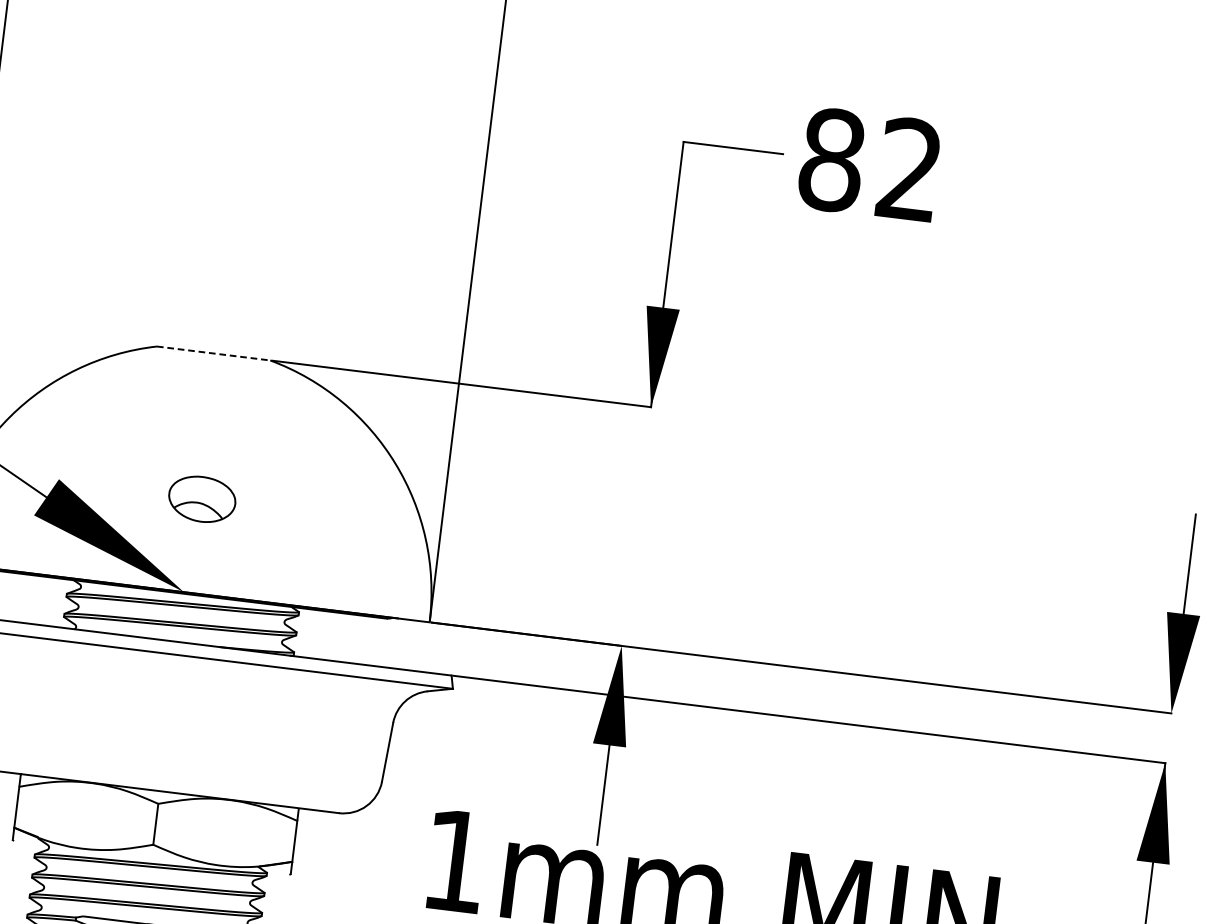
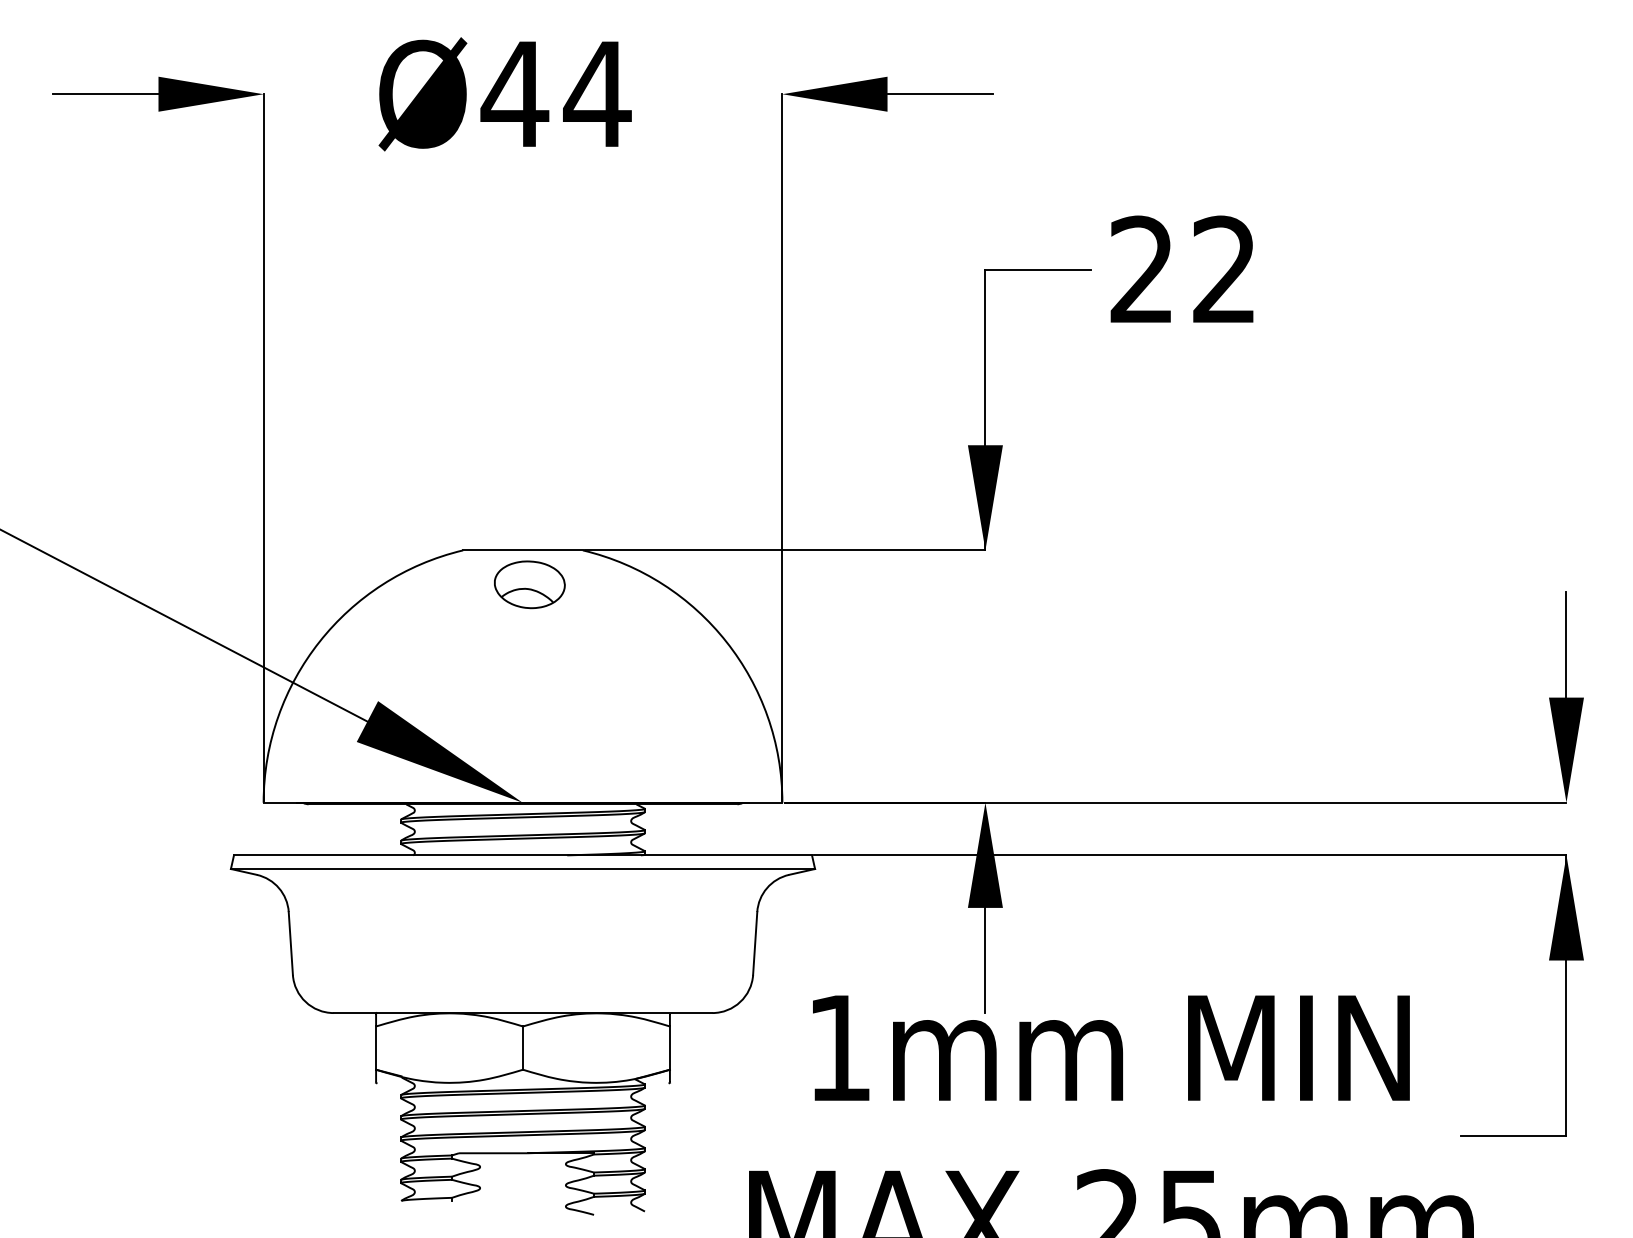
text: (832, 159) -> (1142, 269), 82 -> 22
line: (214, 353) -> (523, 550), dashed -> solid
part: (201, 499) -> (529, 584), moved

